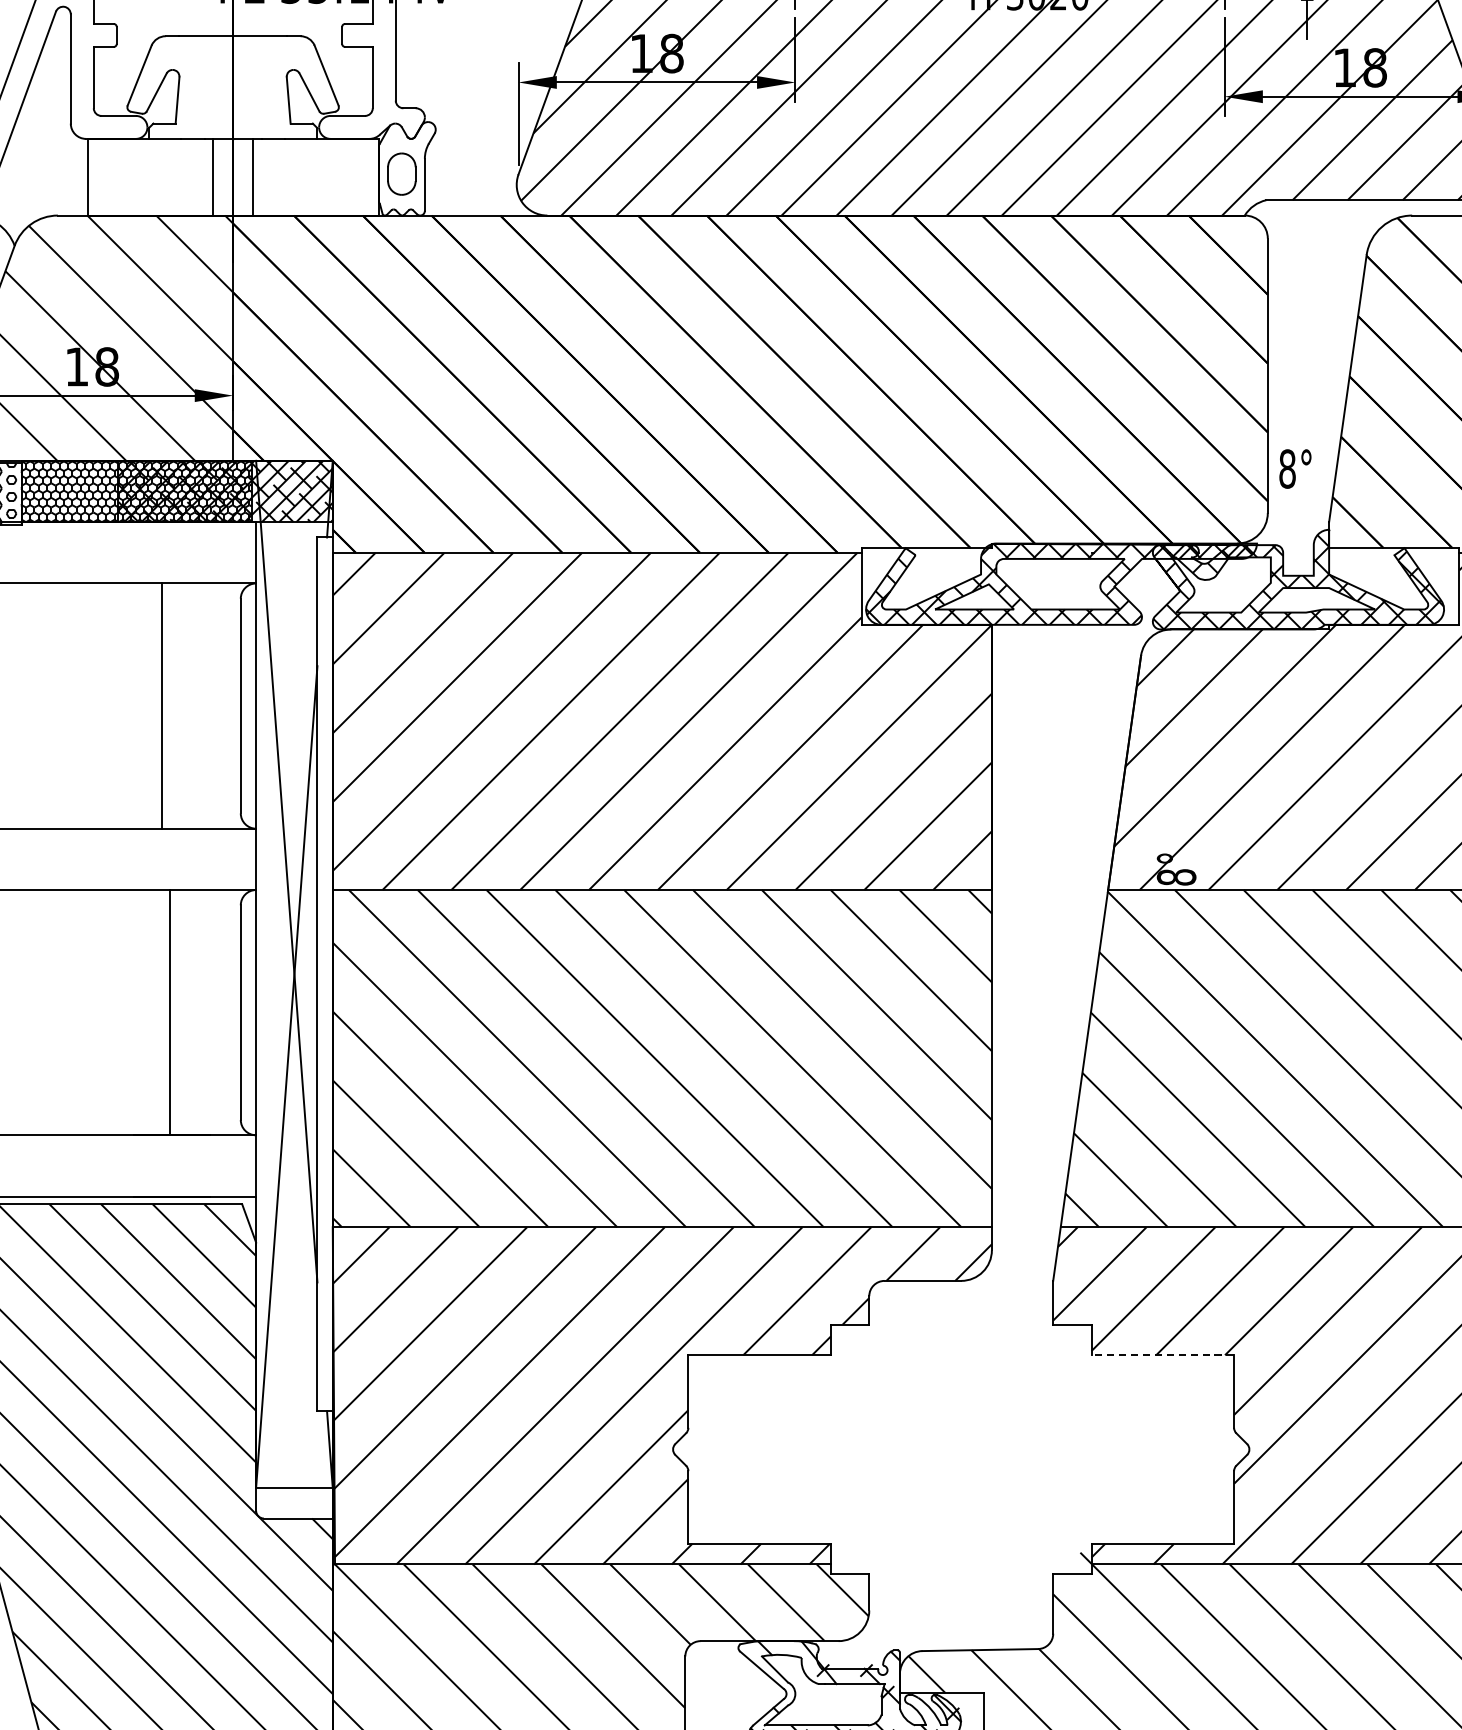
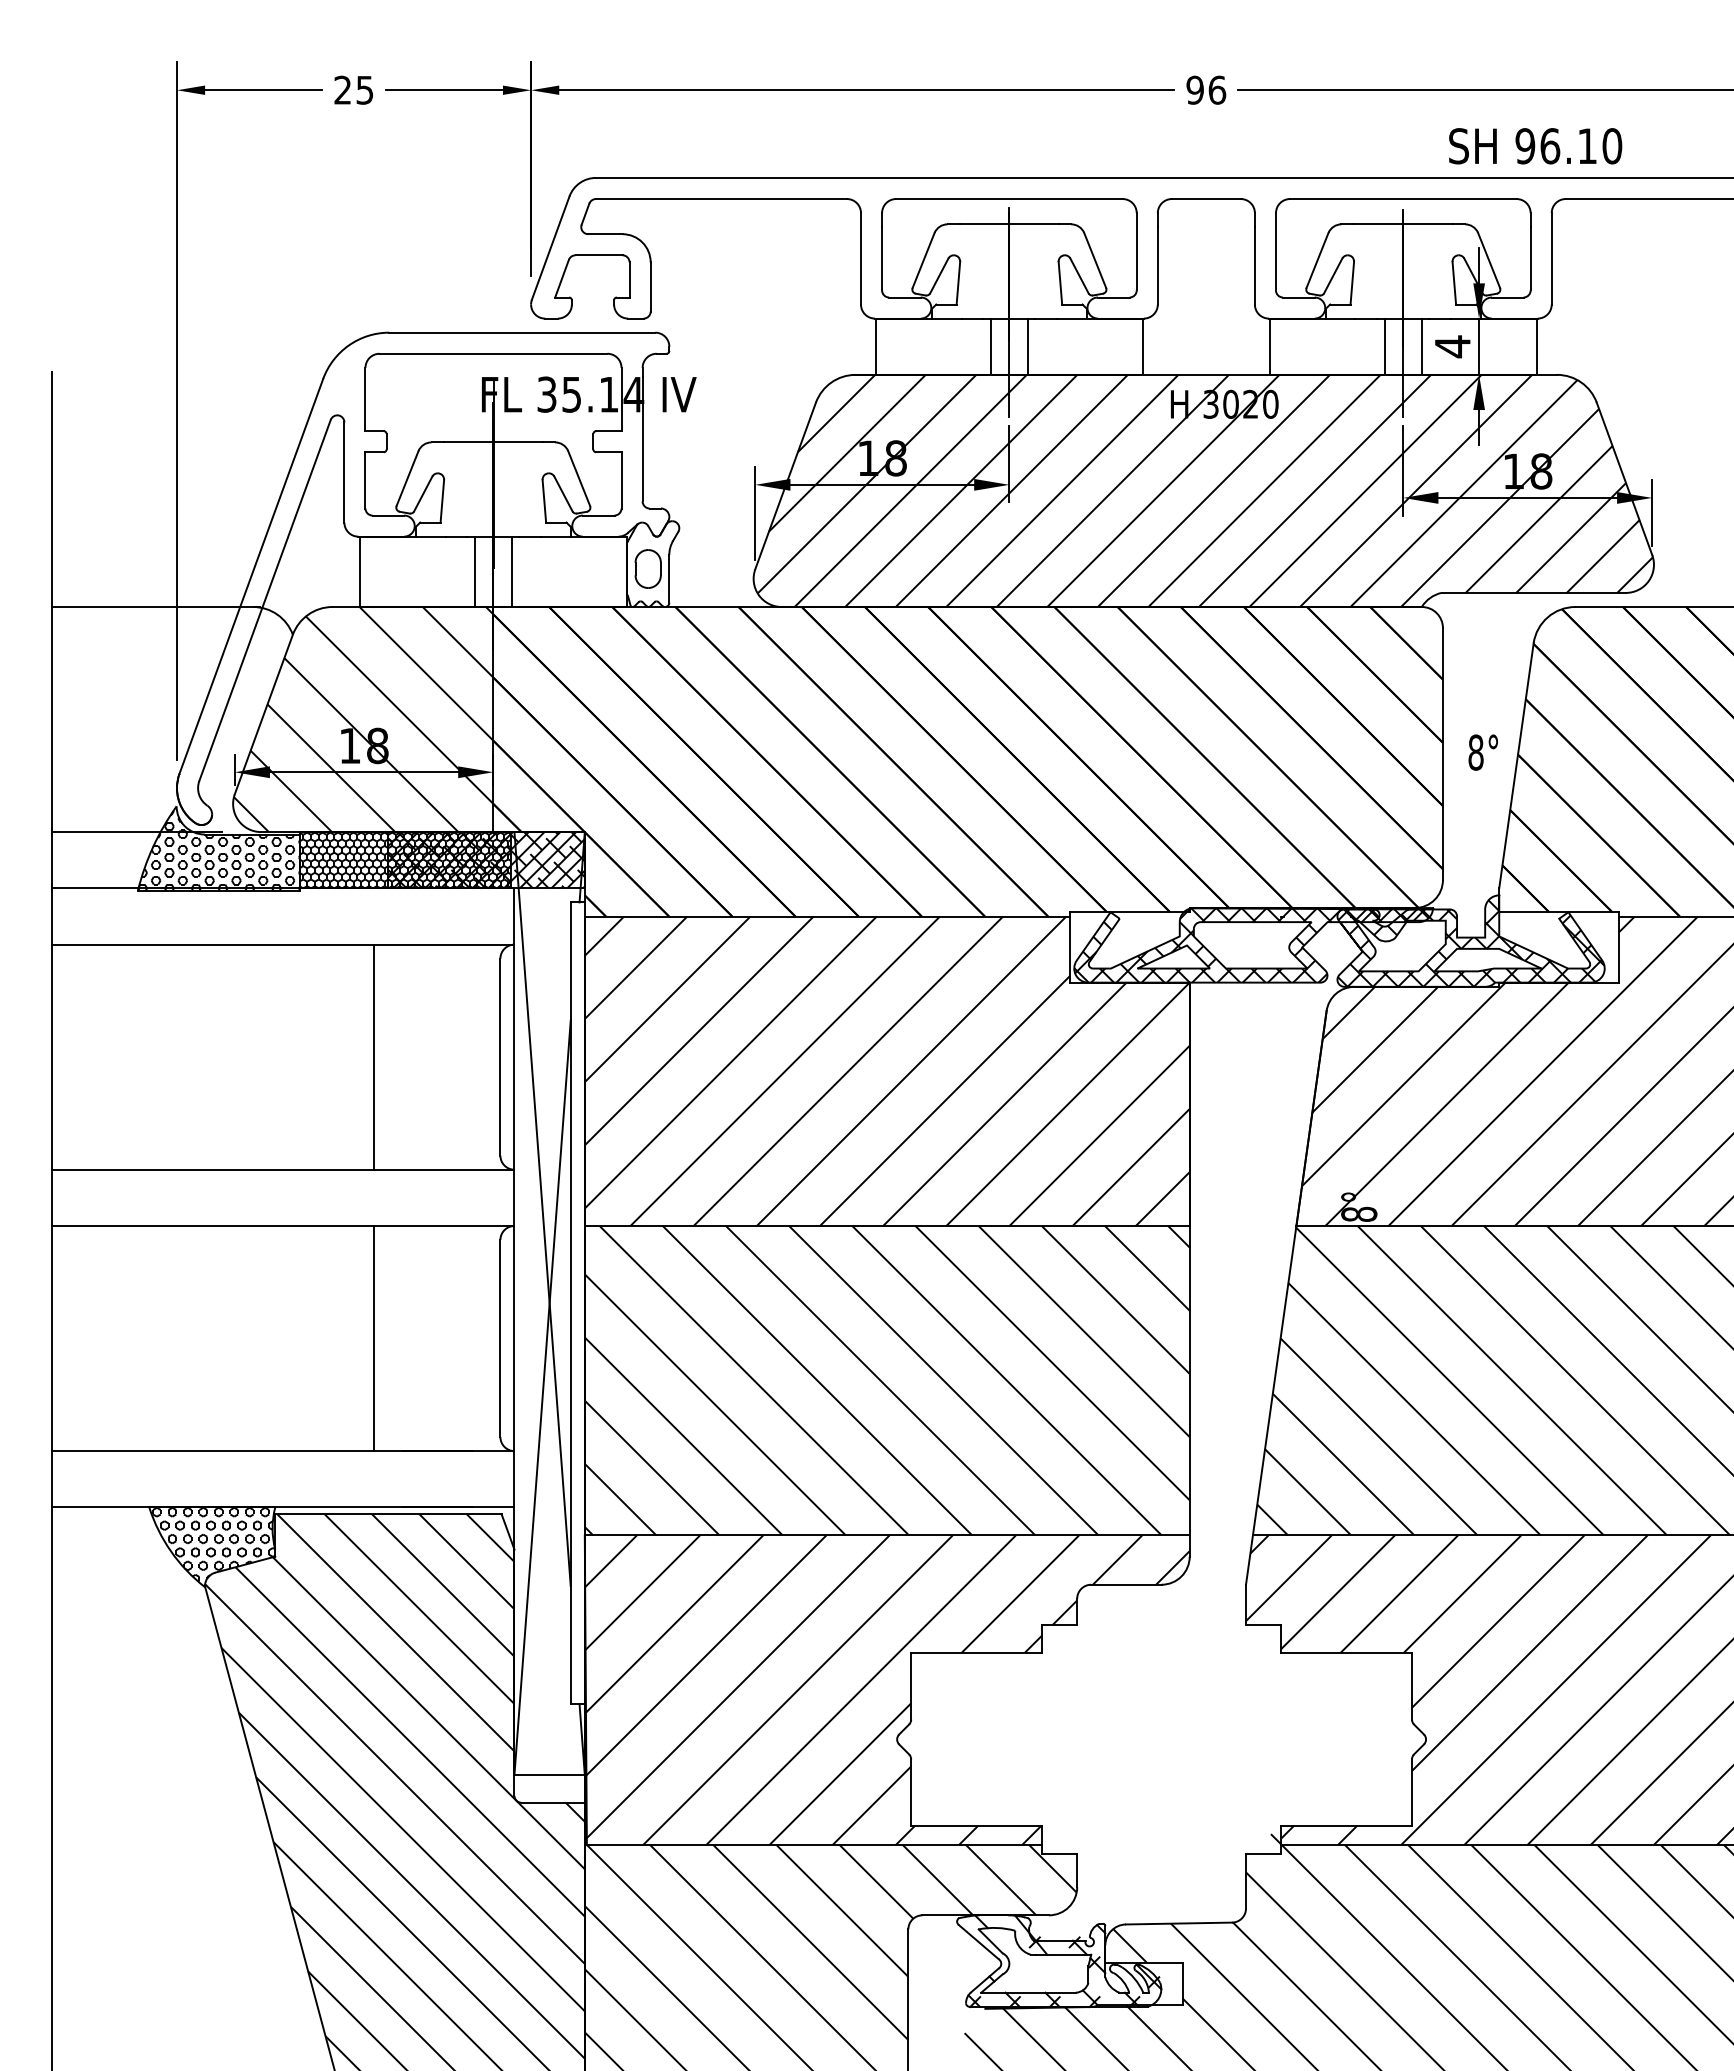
text: (1294, 468) -> (1482, 752), moved
line: (161, 705) -> (373, 1056), moved
line: (170, 1012) -> (373, 1338), moved
line: (1162, 1354) -> (1346, 1652), dashed -> solid

